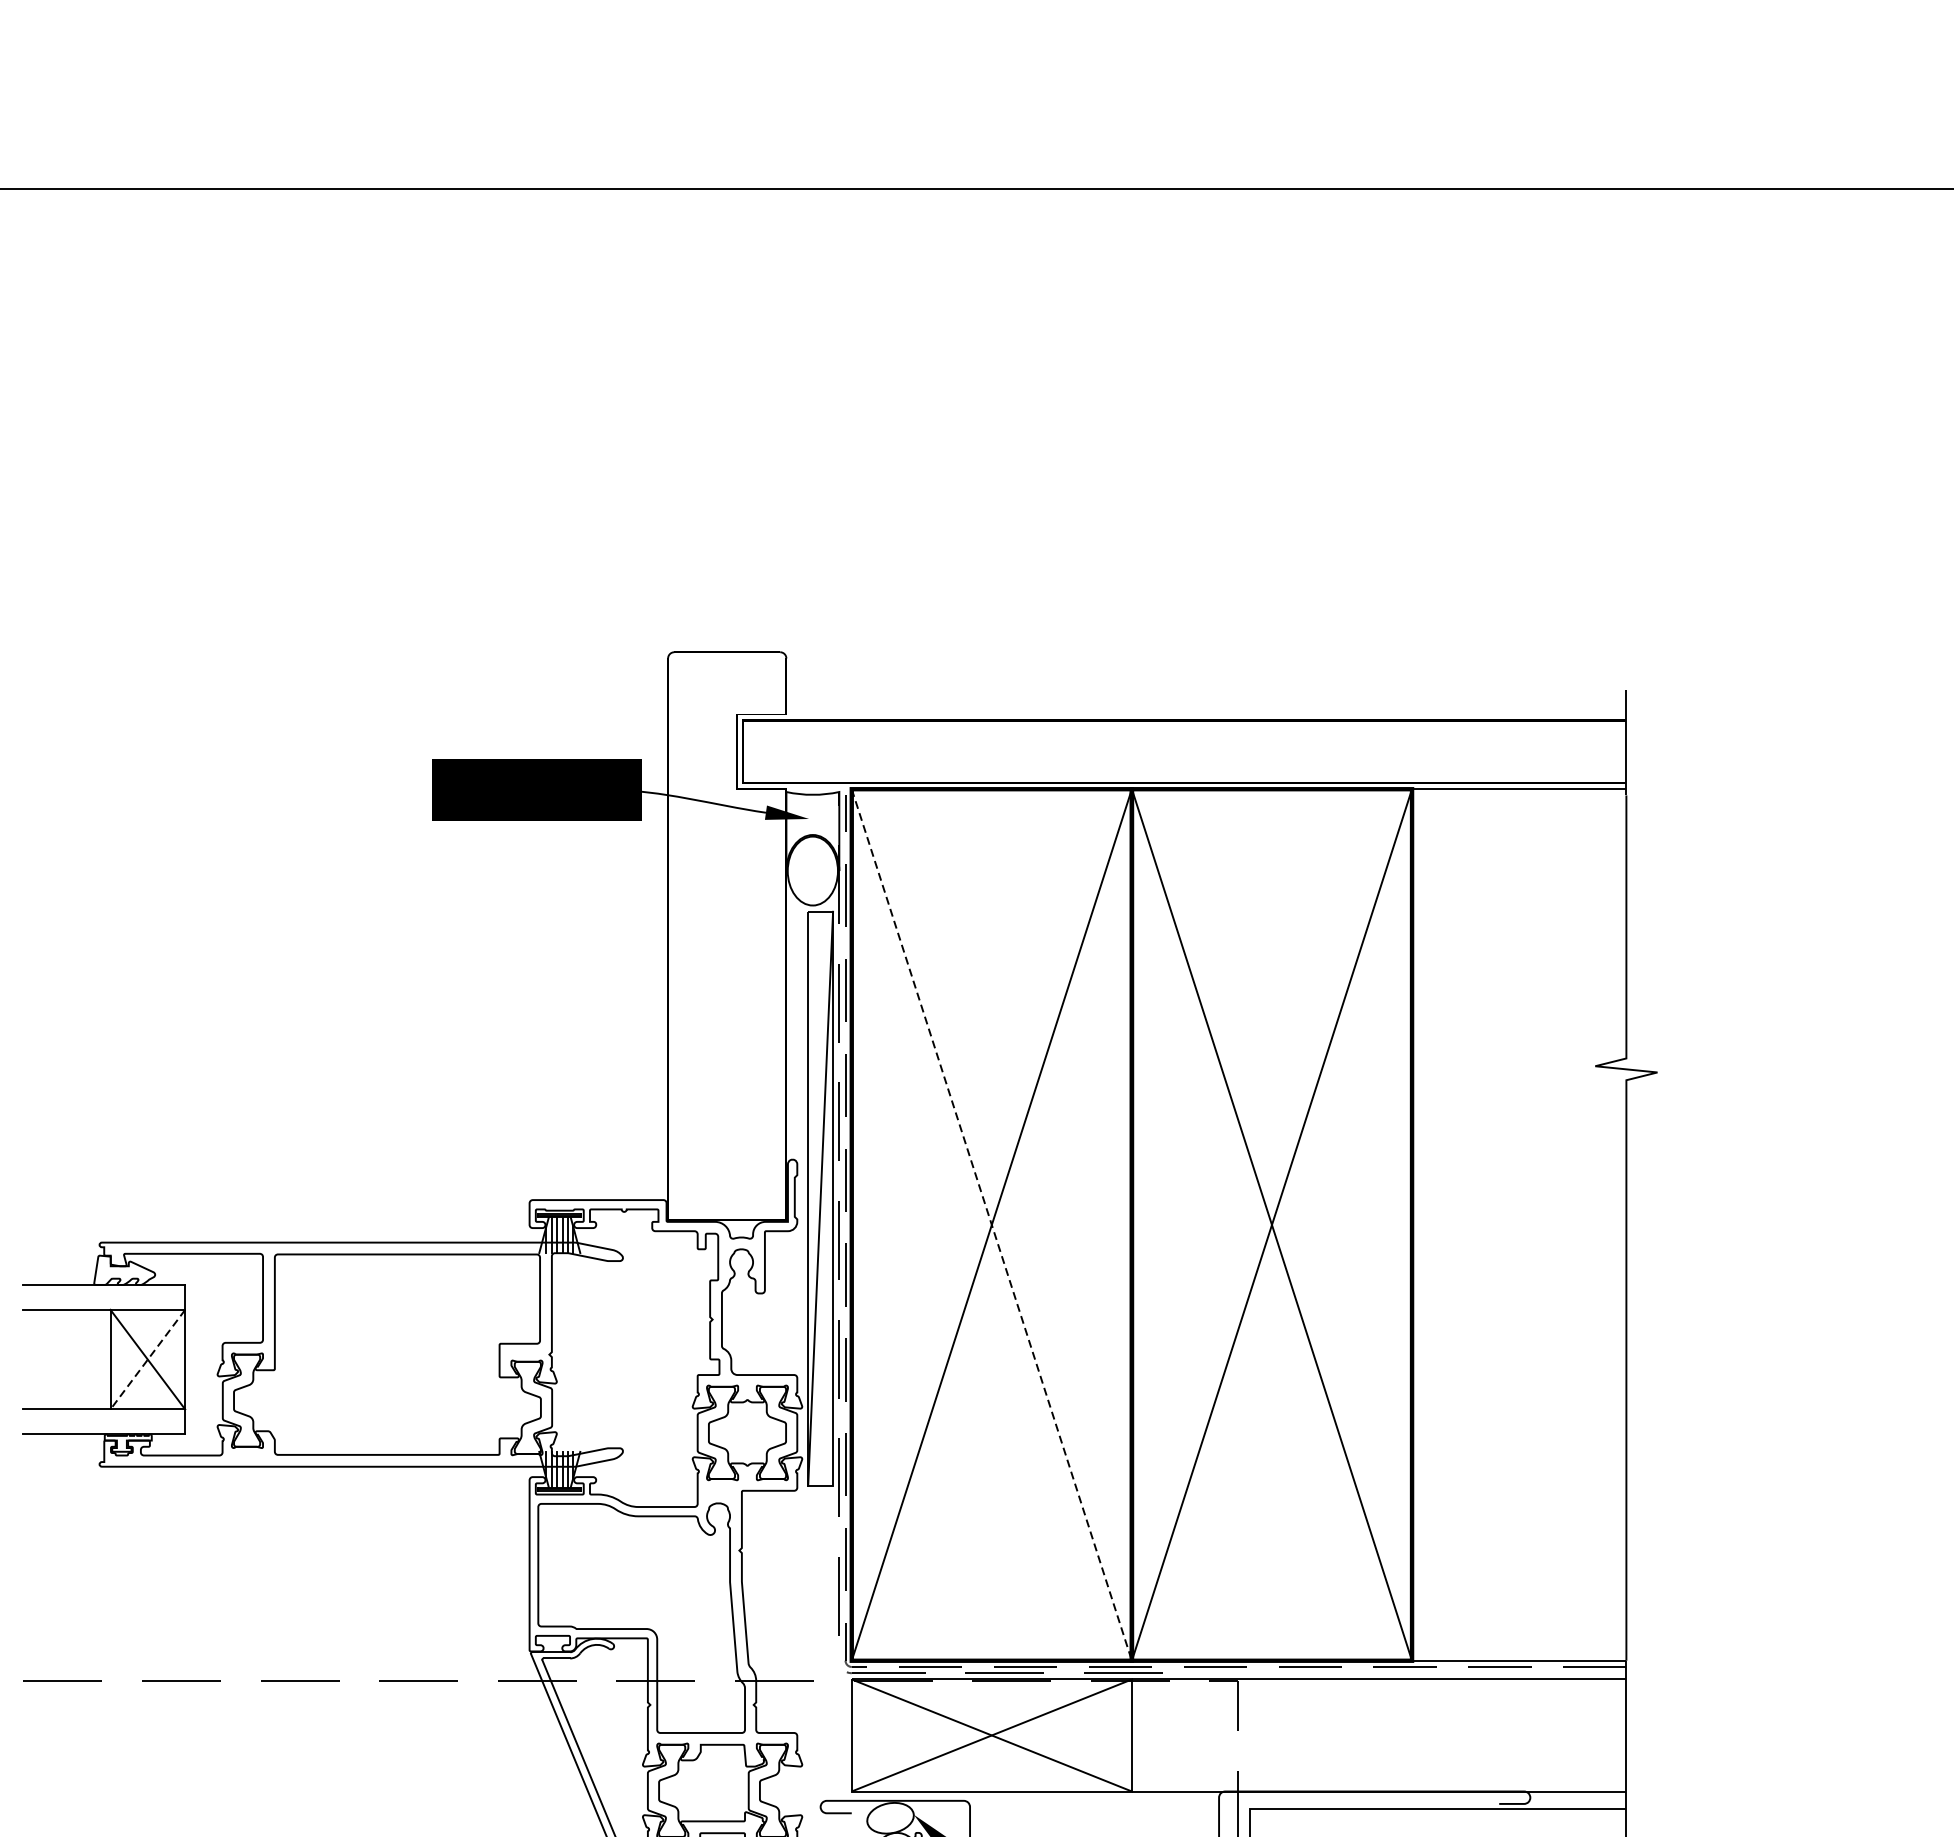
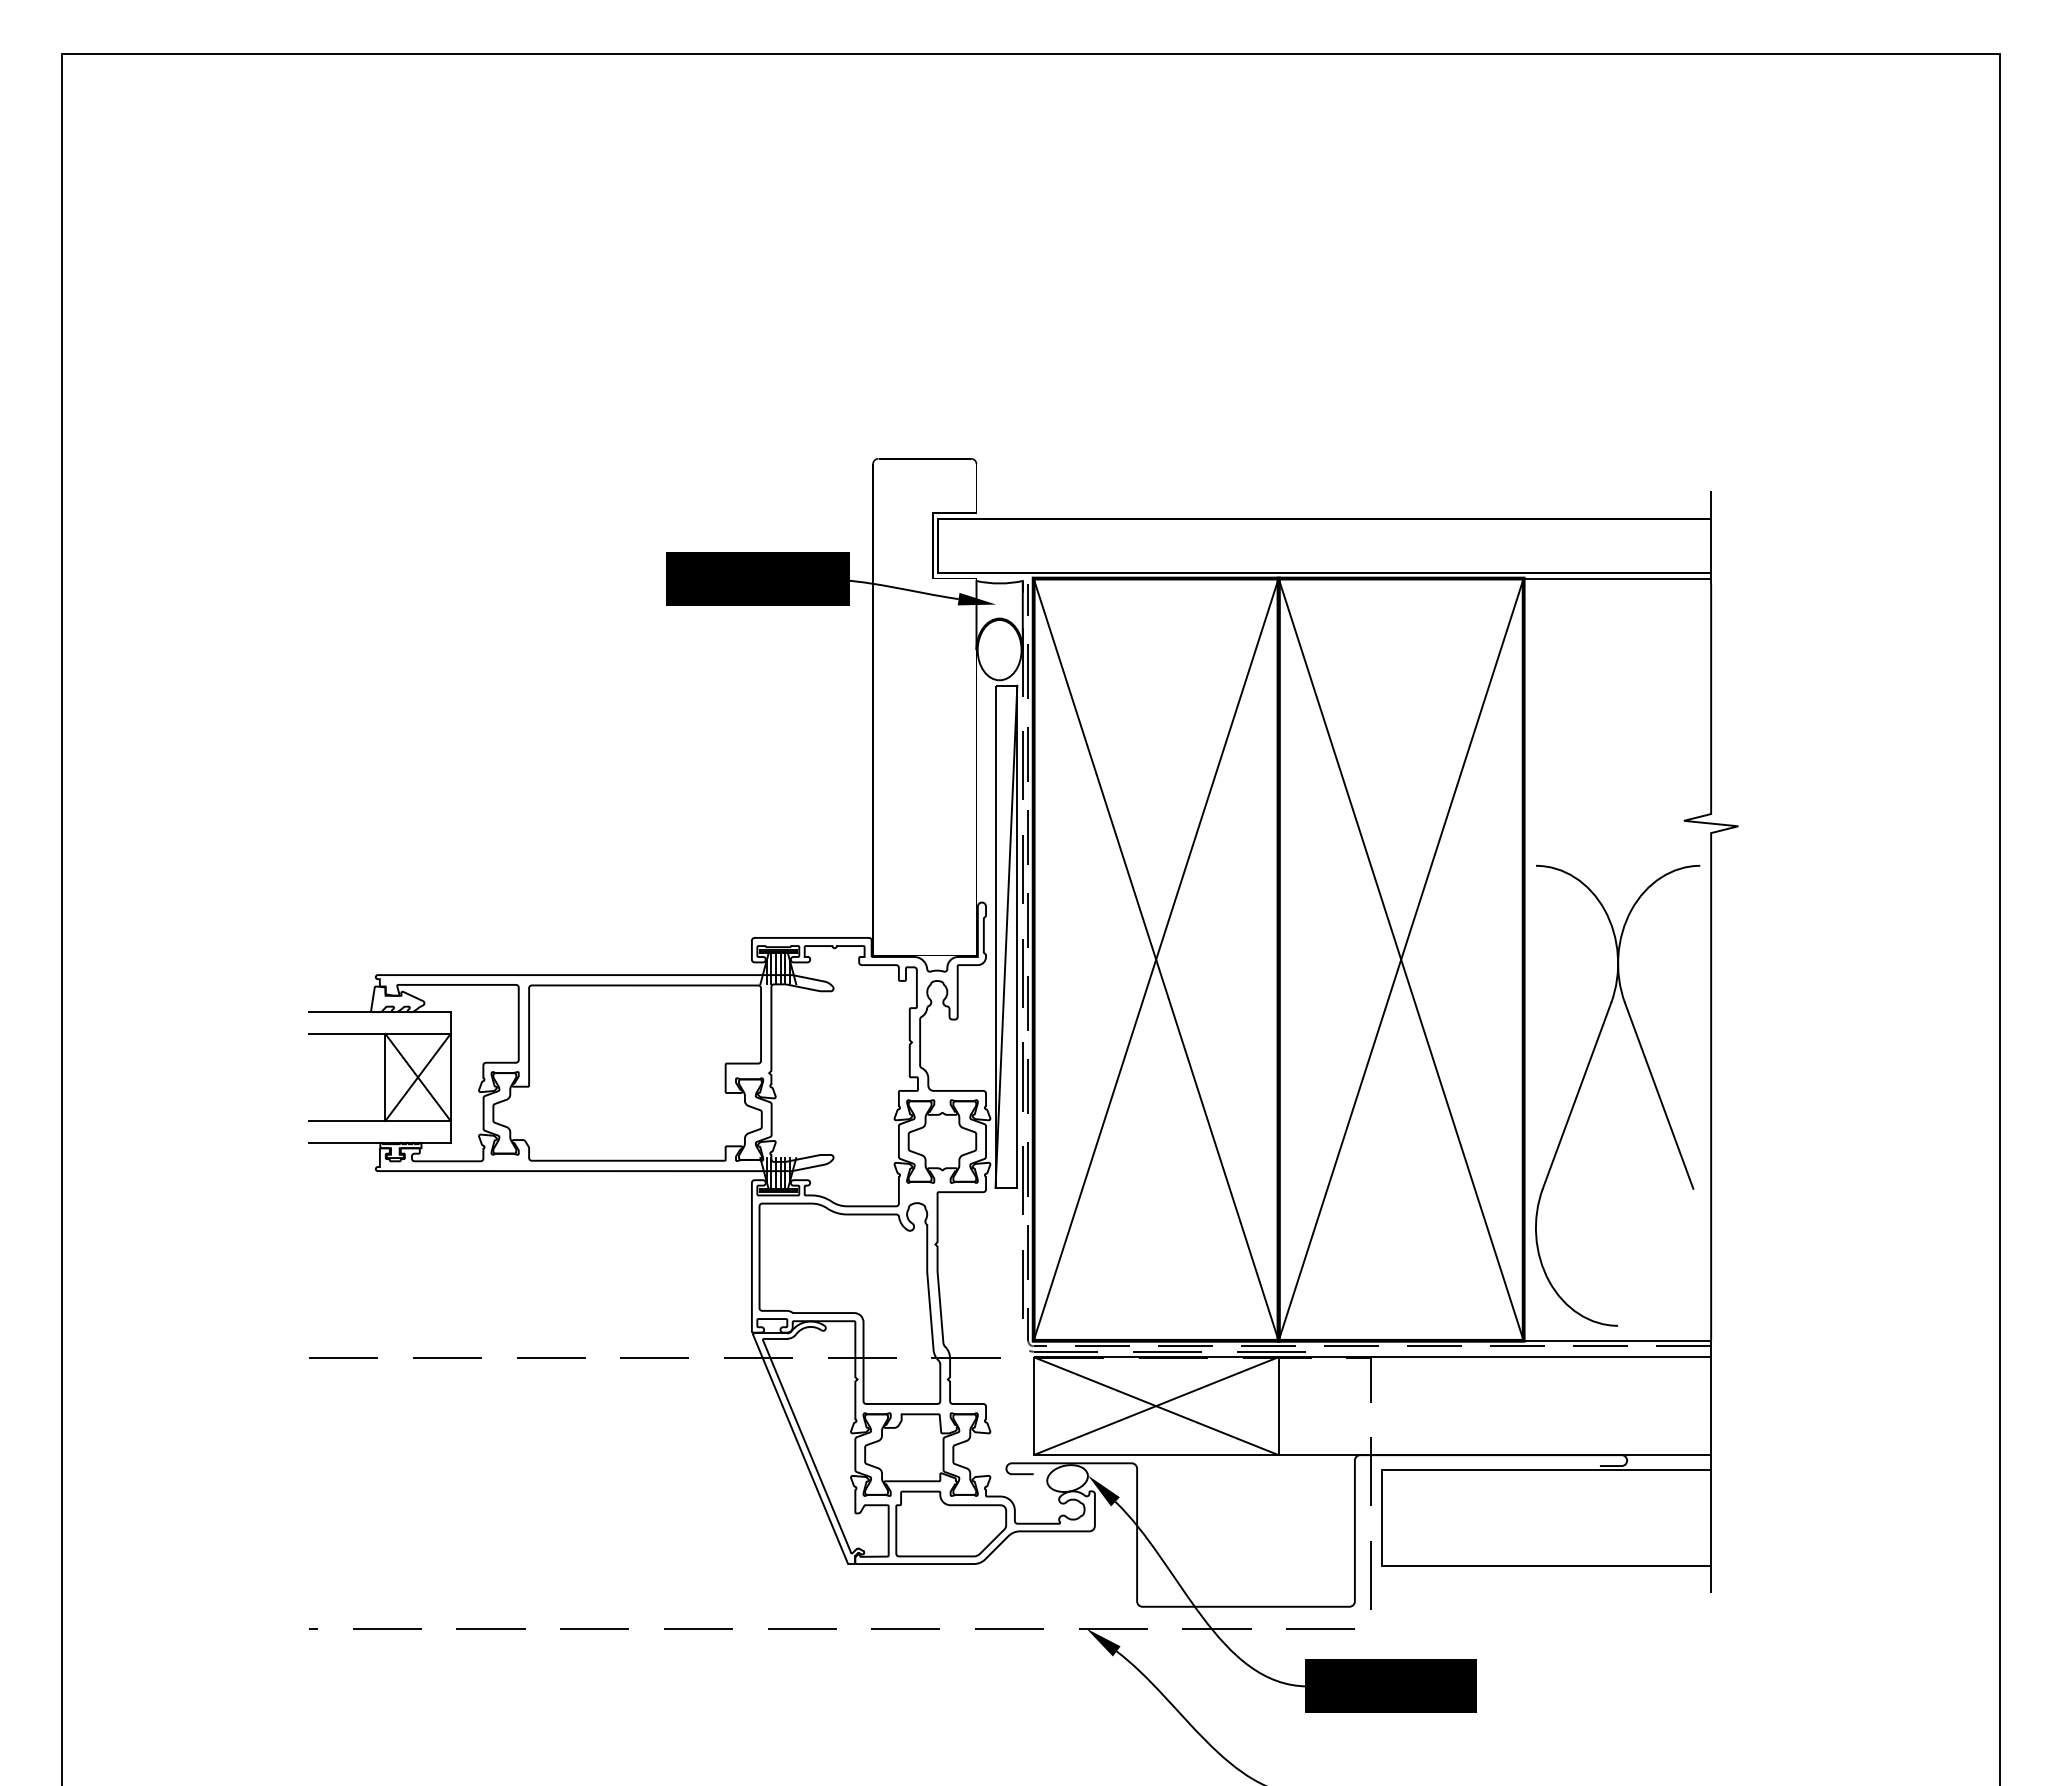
line: (992, 1225) -> (1156, 960), dashed -> solid
line: (147, 1359) -> (417, 1077), dashed -> solid
part: (1479, 1367) -> (1582, 1084), added

